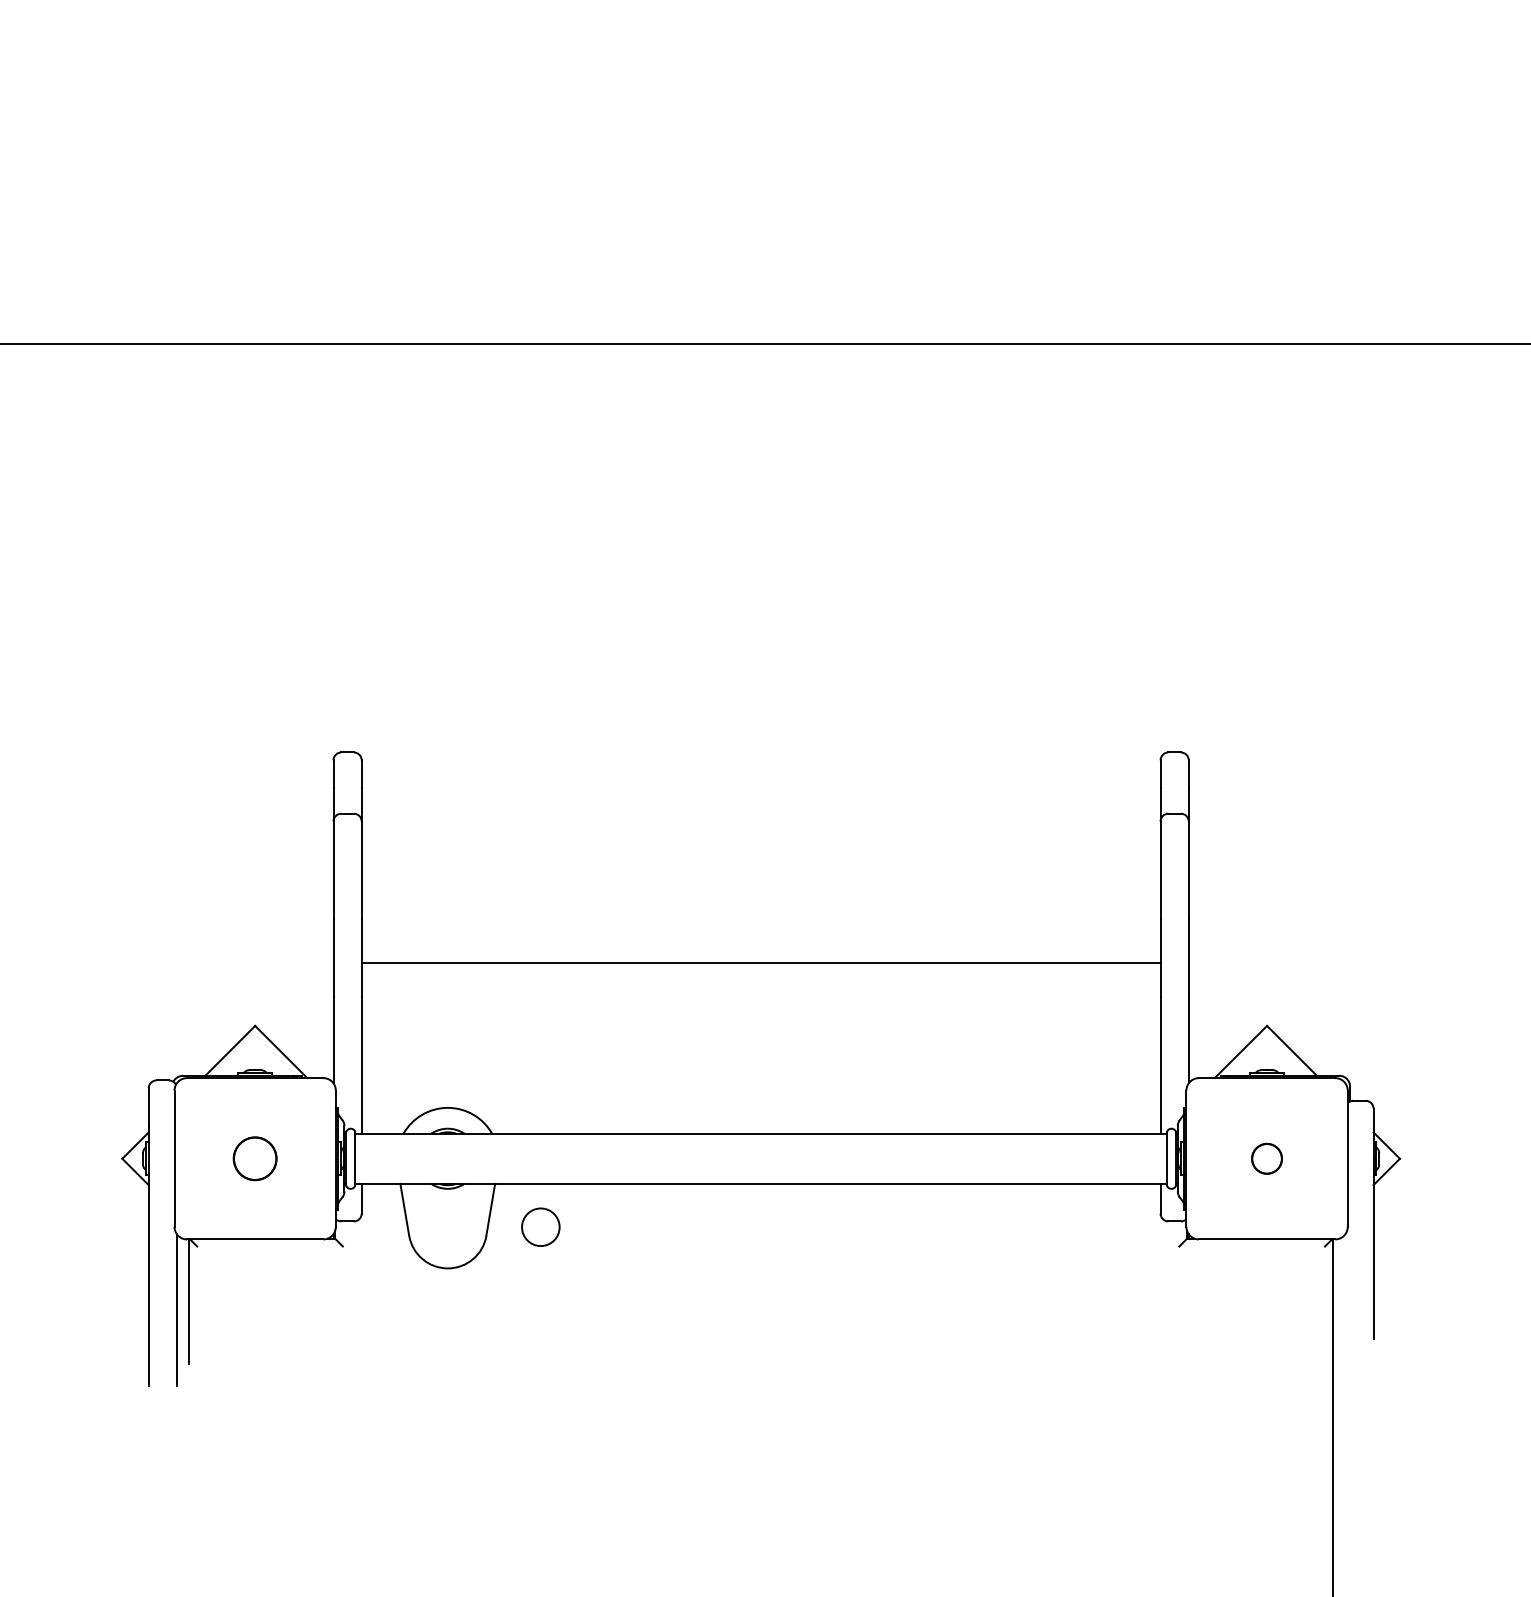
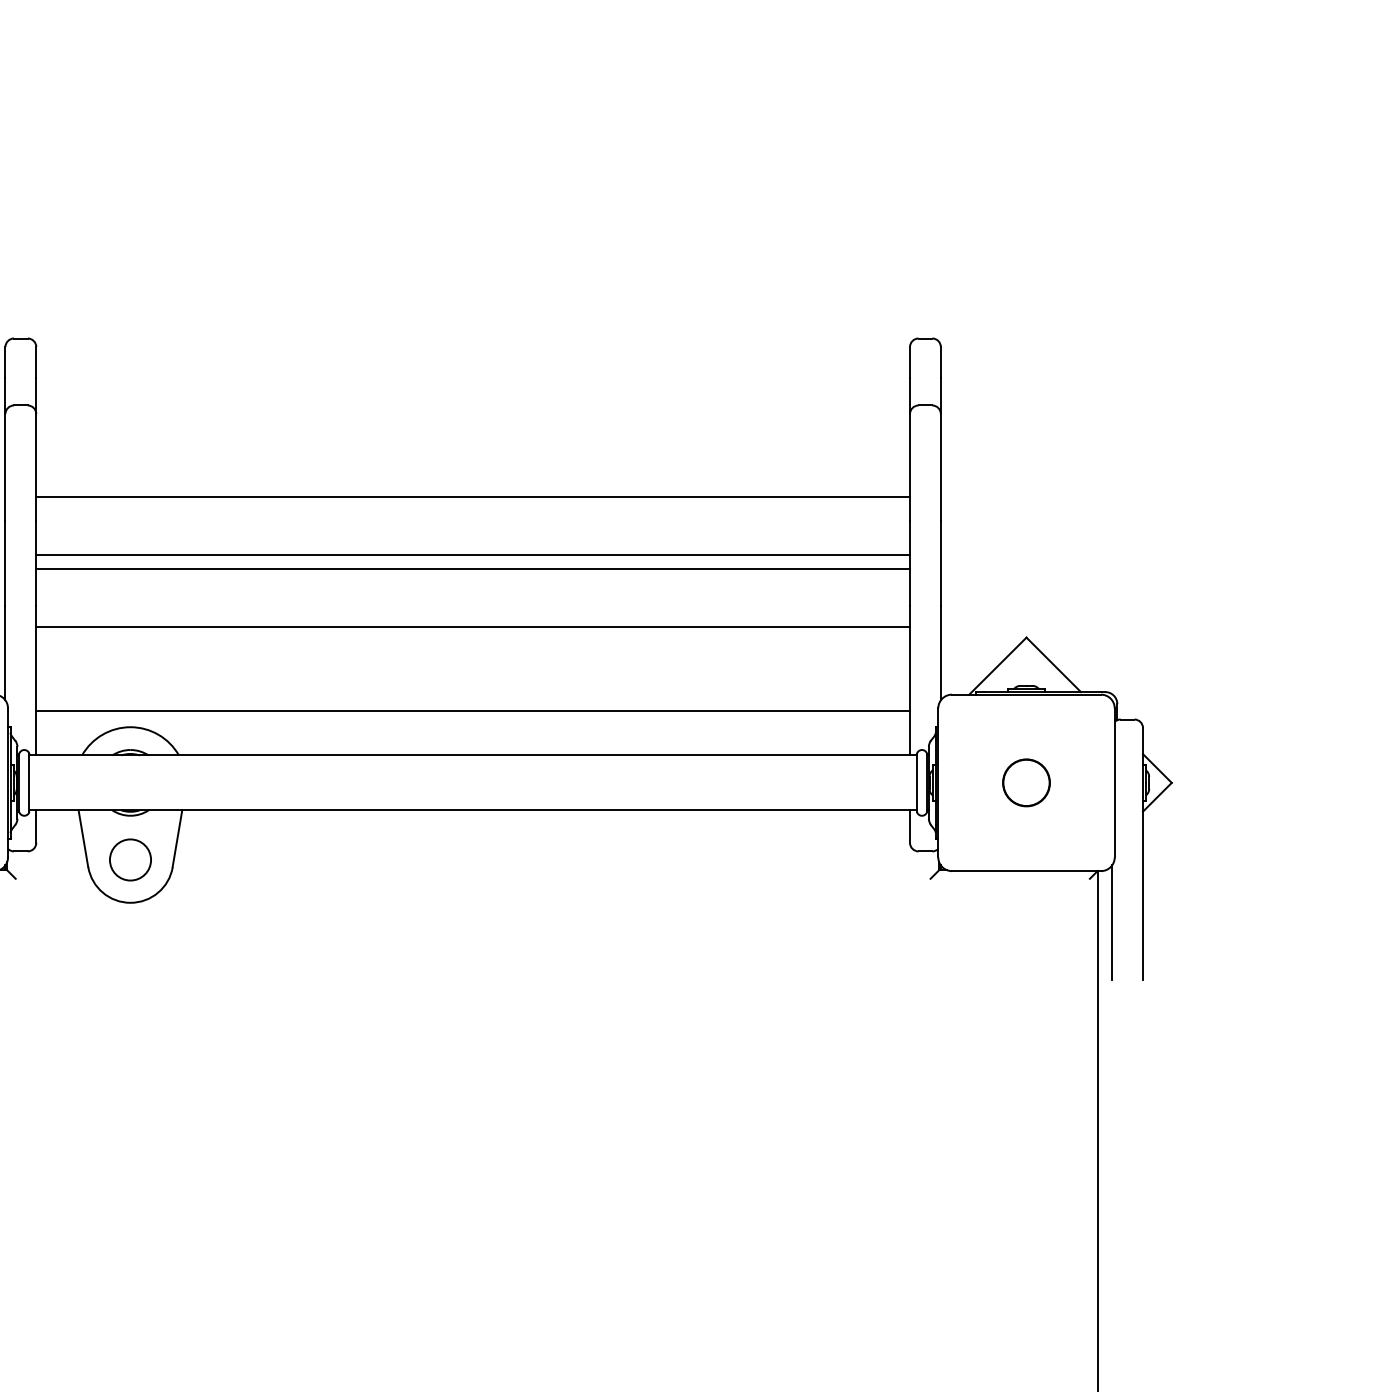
line: (760, 897) -> (472, 497), added
line: (760, 949) -> (472, 554), added
line: (760, 1015) -> (472, 626), added
line: (760, 1093) -> (472, 711), added
part: (1266, 1158) -> (1025, 782), size x1.43
circle: (540, 1226) -> (130, 859), moved
line: (1345, 1286) -> (1112, 922), added

